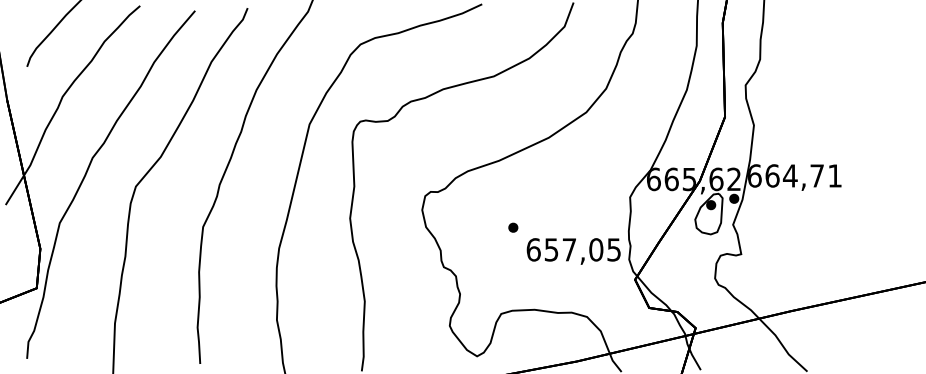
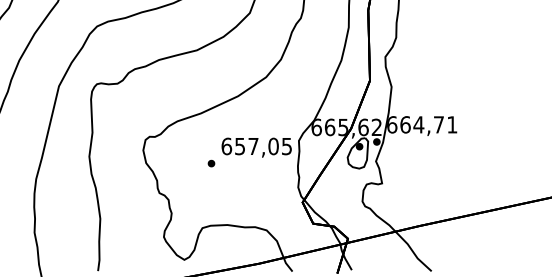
text: (573, 251) -> (256, 147), moved

